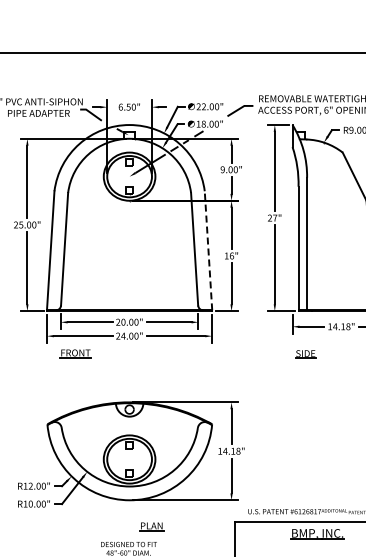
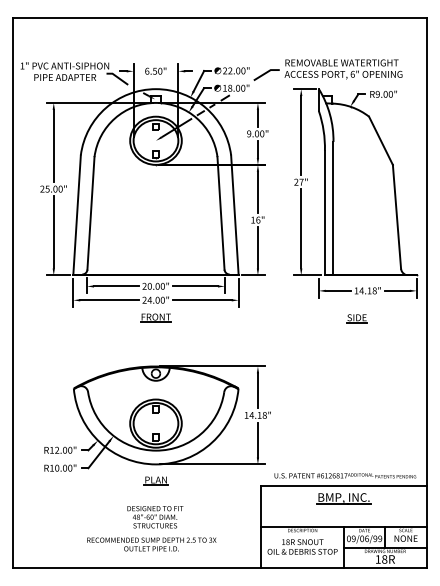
line: (208, 250) -> (234, 214), dashed -> solid
part: (75, 353) -> (155, 317), moved
part: (305, 354) -> (356, 318), moved
part: (151, 526) -> (155, 480), moved

